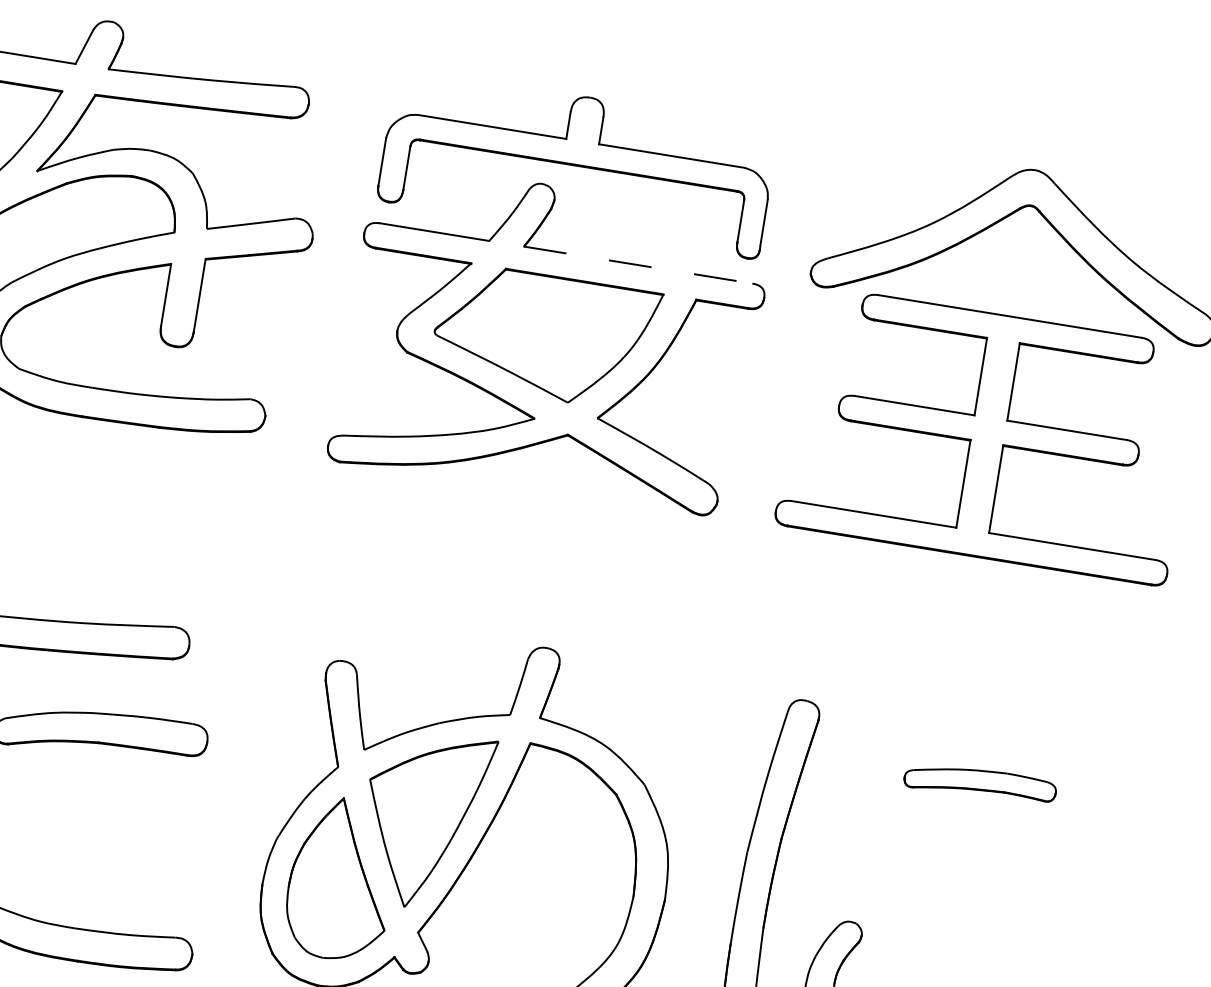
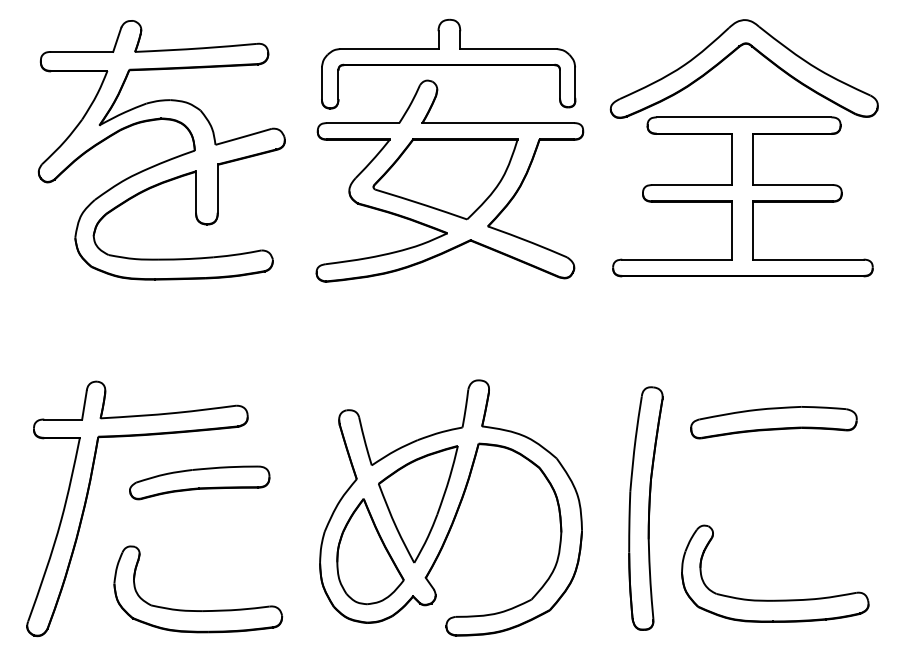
line: (638, 265) -> (498, 123), dashed -> solid
part: (979, 783) -> (773, 422), size x1.67

